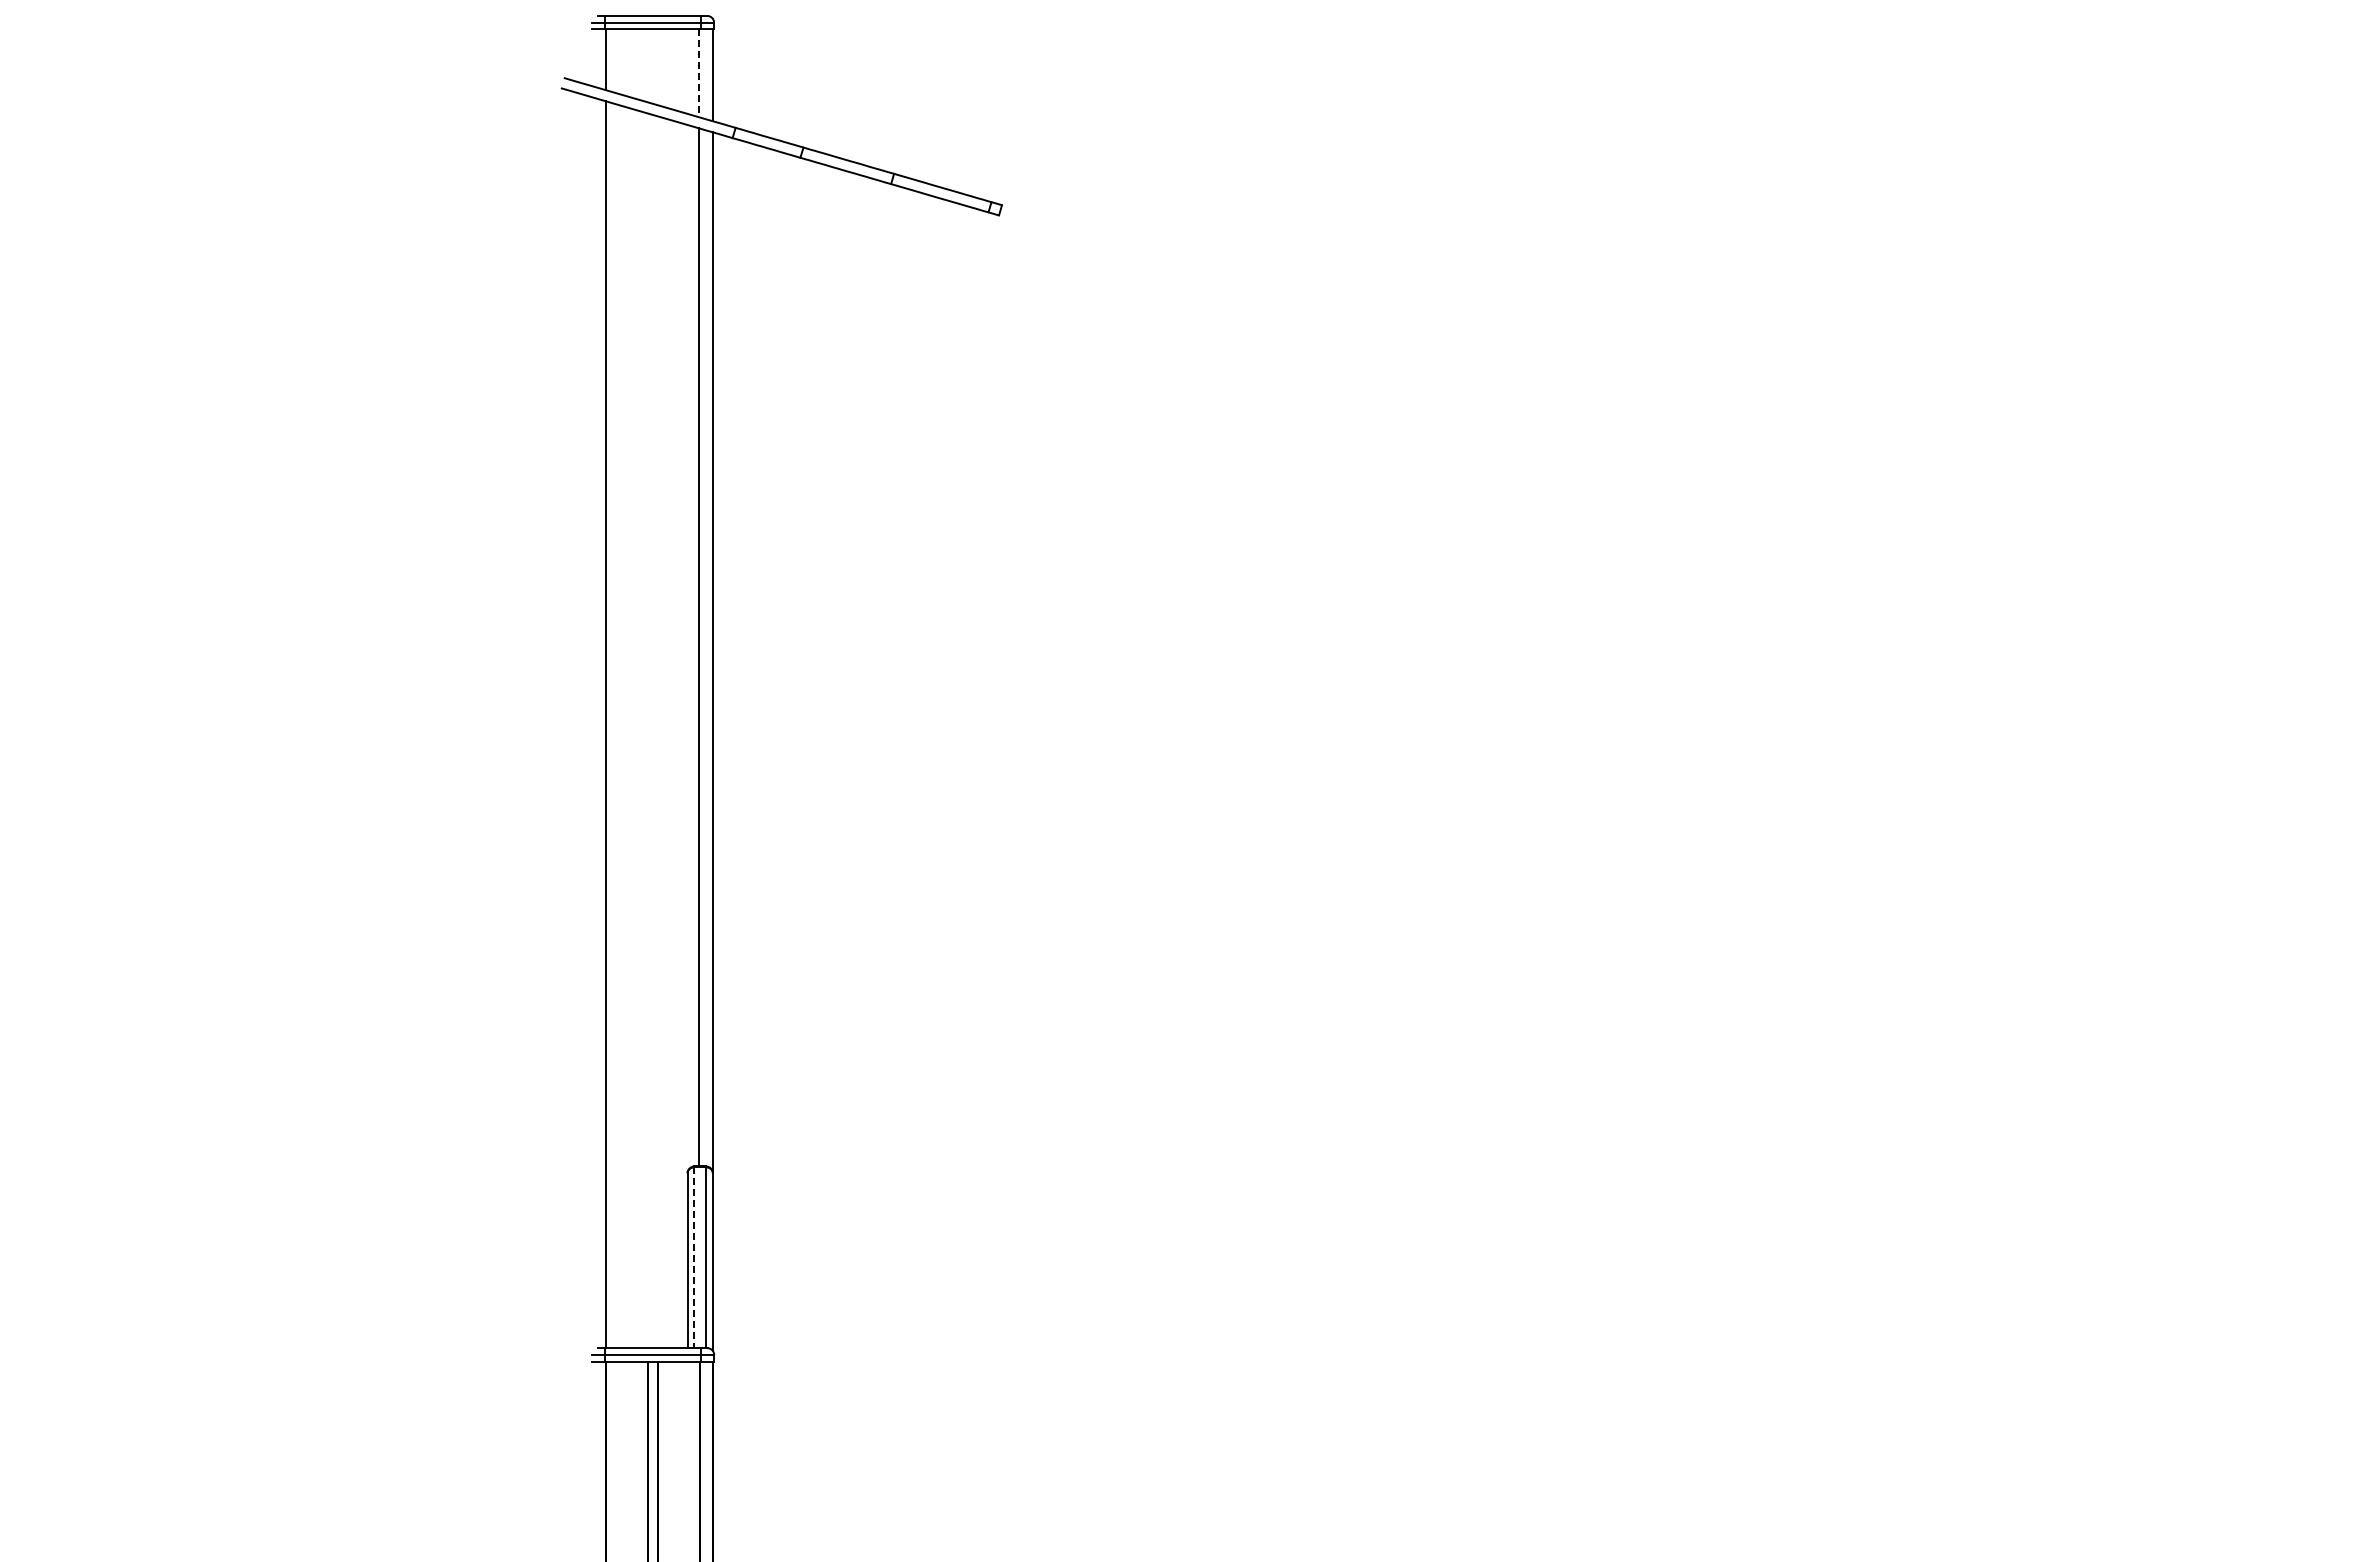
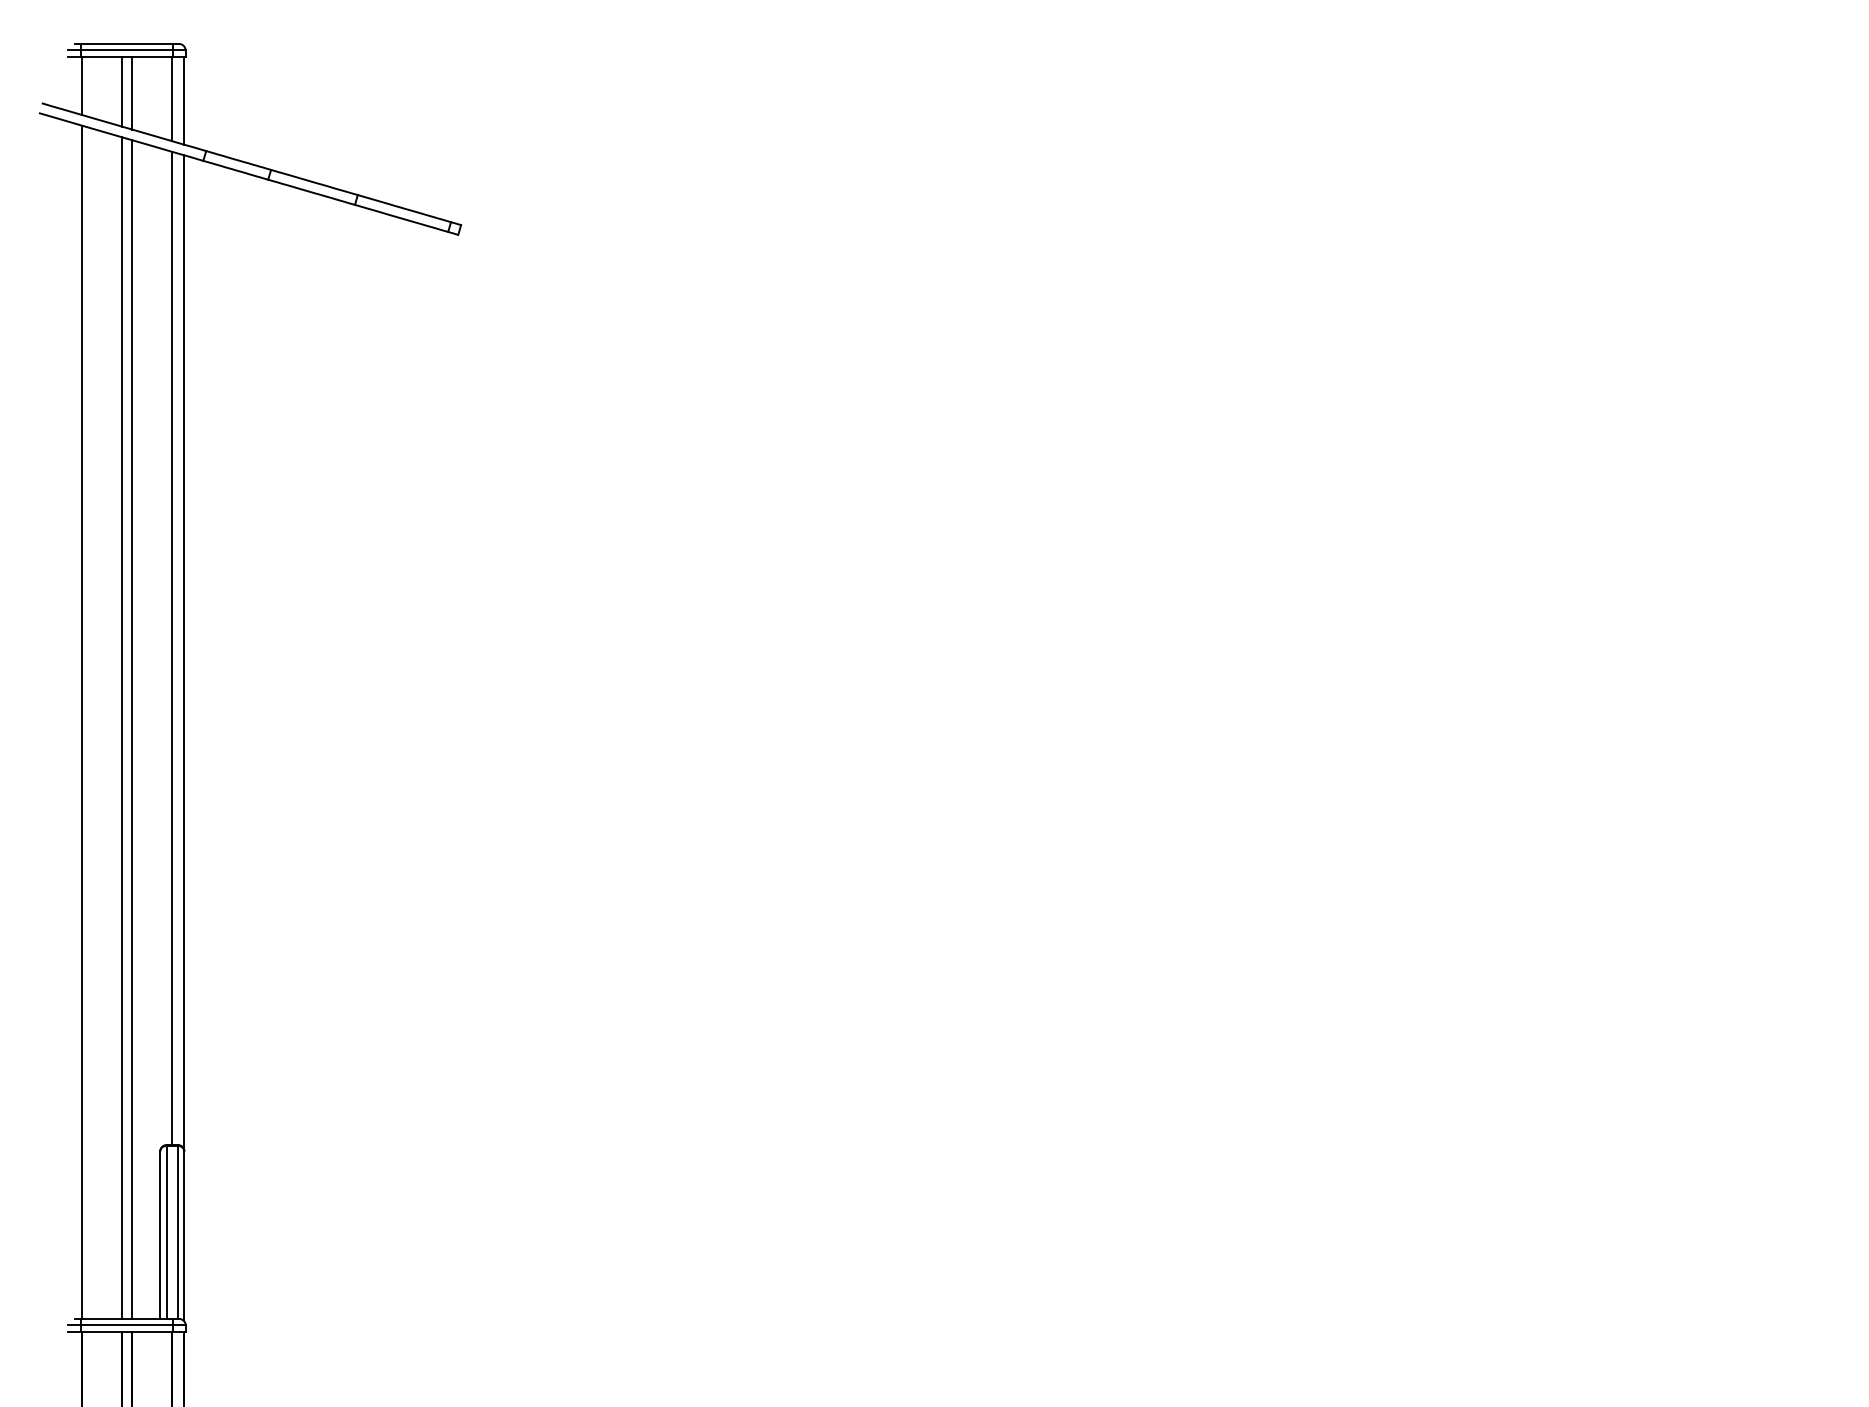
line: (647, 65) -> (121, 91), added
line: (658, 67) -> (132, 93), added
line: (699, 73) -> (171, 99), dashed -> solid
line: (647, 730) -> (121, 727), added
line: (658, 732) -> (132, 729), added
line: (694, 1258) -> (166, 1233), dashed -> solid

